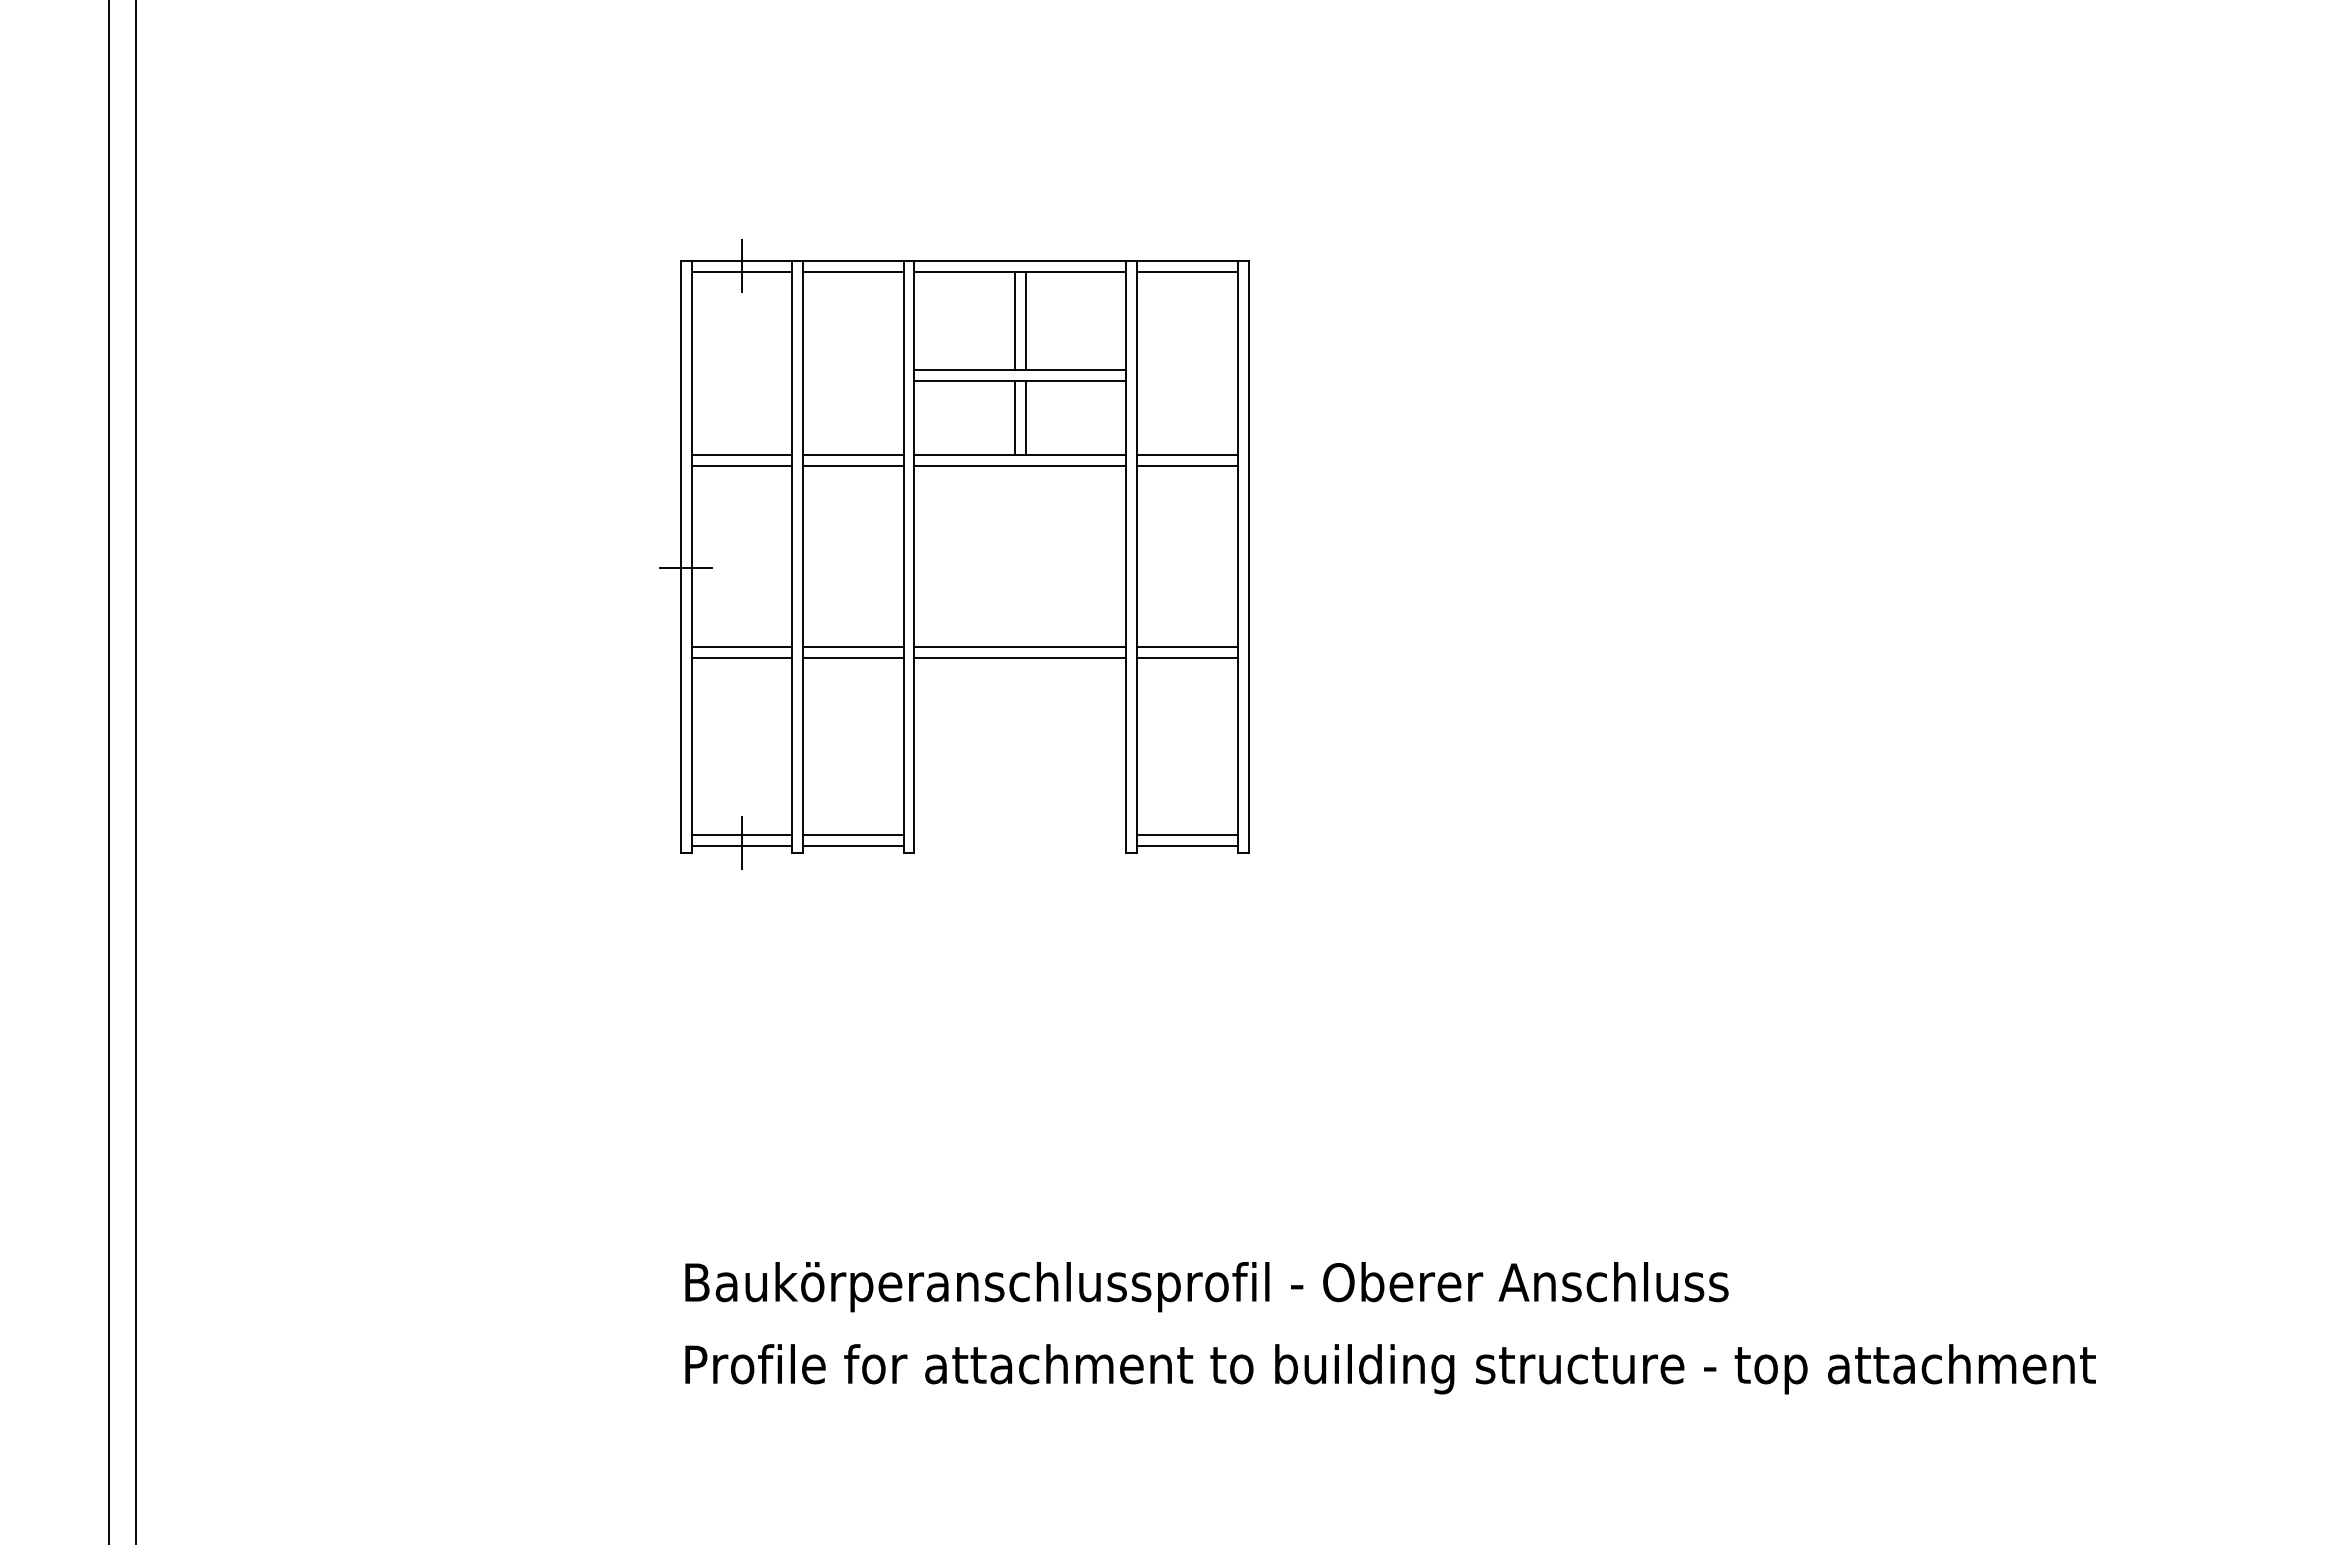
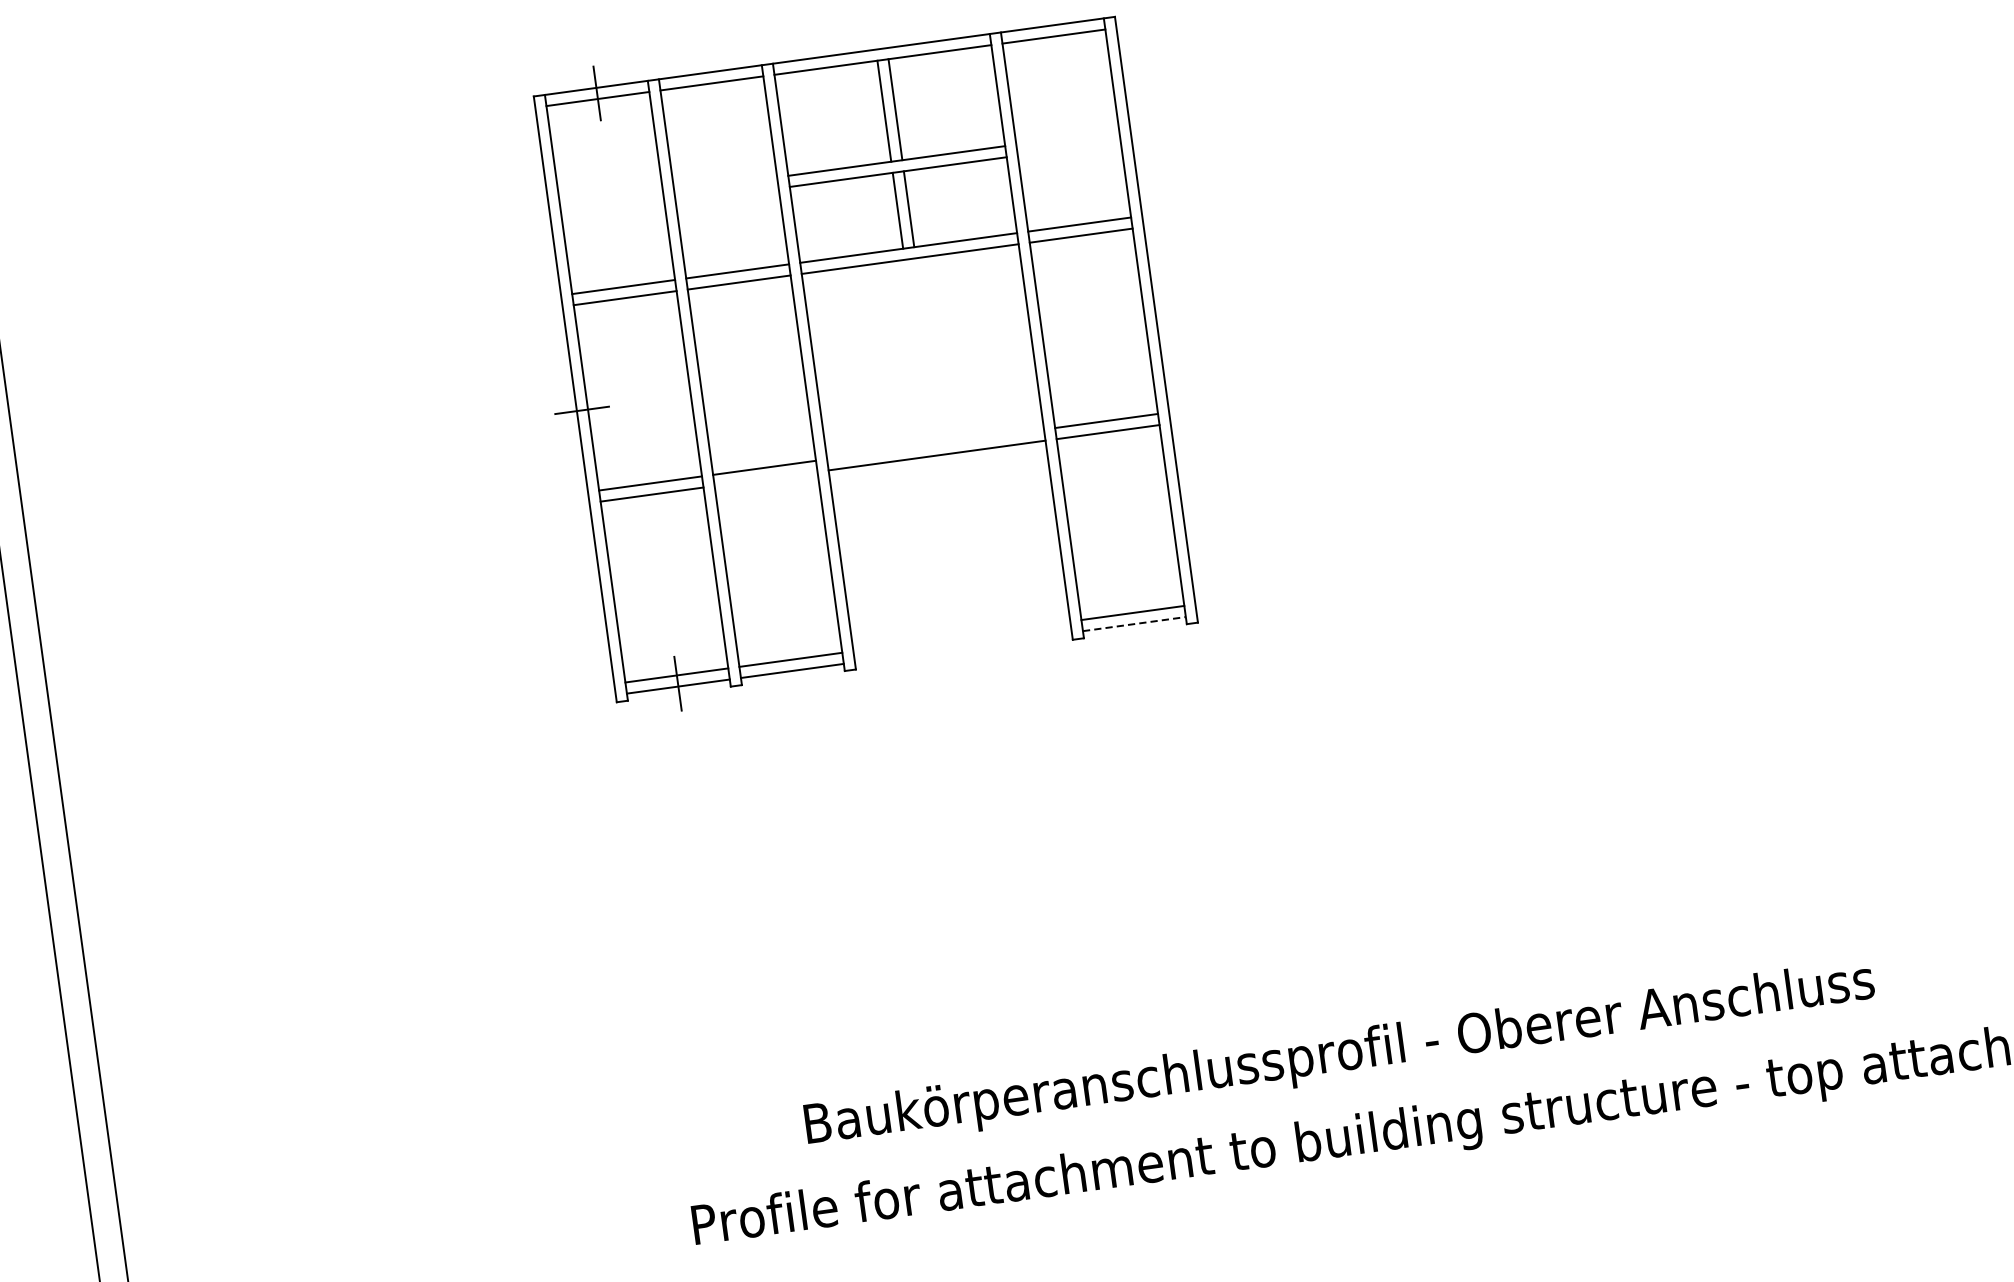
line: (1020, 647) -> (935, 444), removed
line: (853, 658) -> (766, 479), removed
line: (1188, 845) -> (1135, 623), solid -> dashed
text: (1206, 1287) -> (1339, 1056), moved

